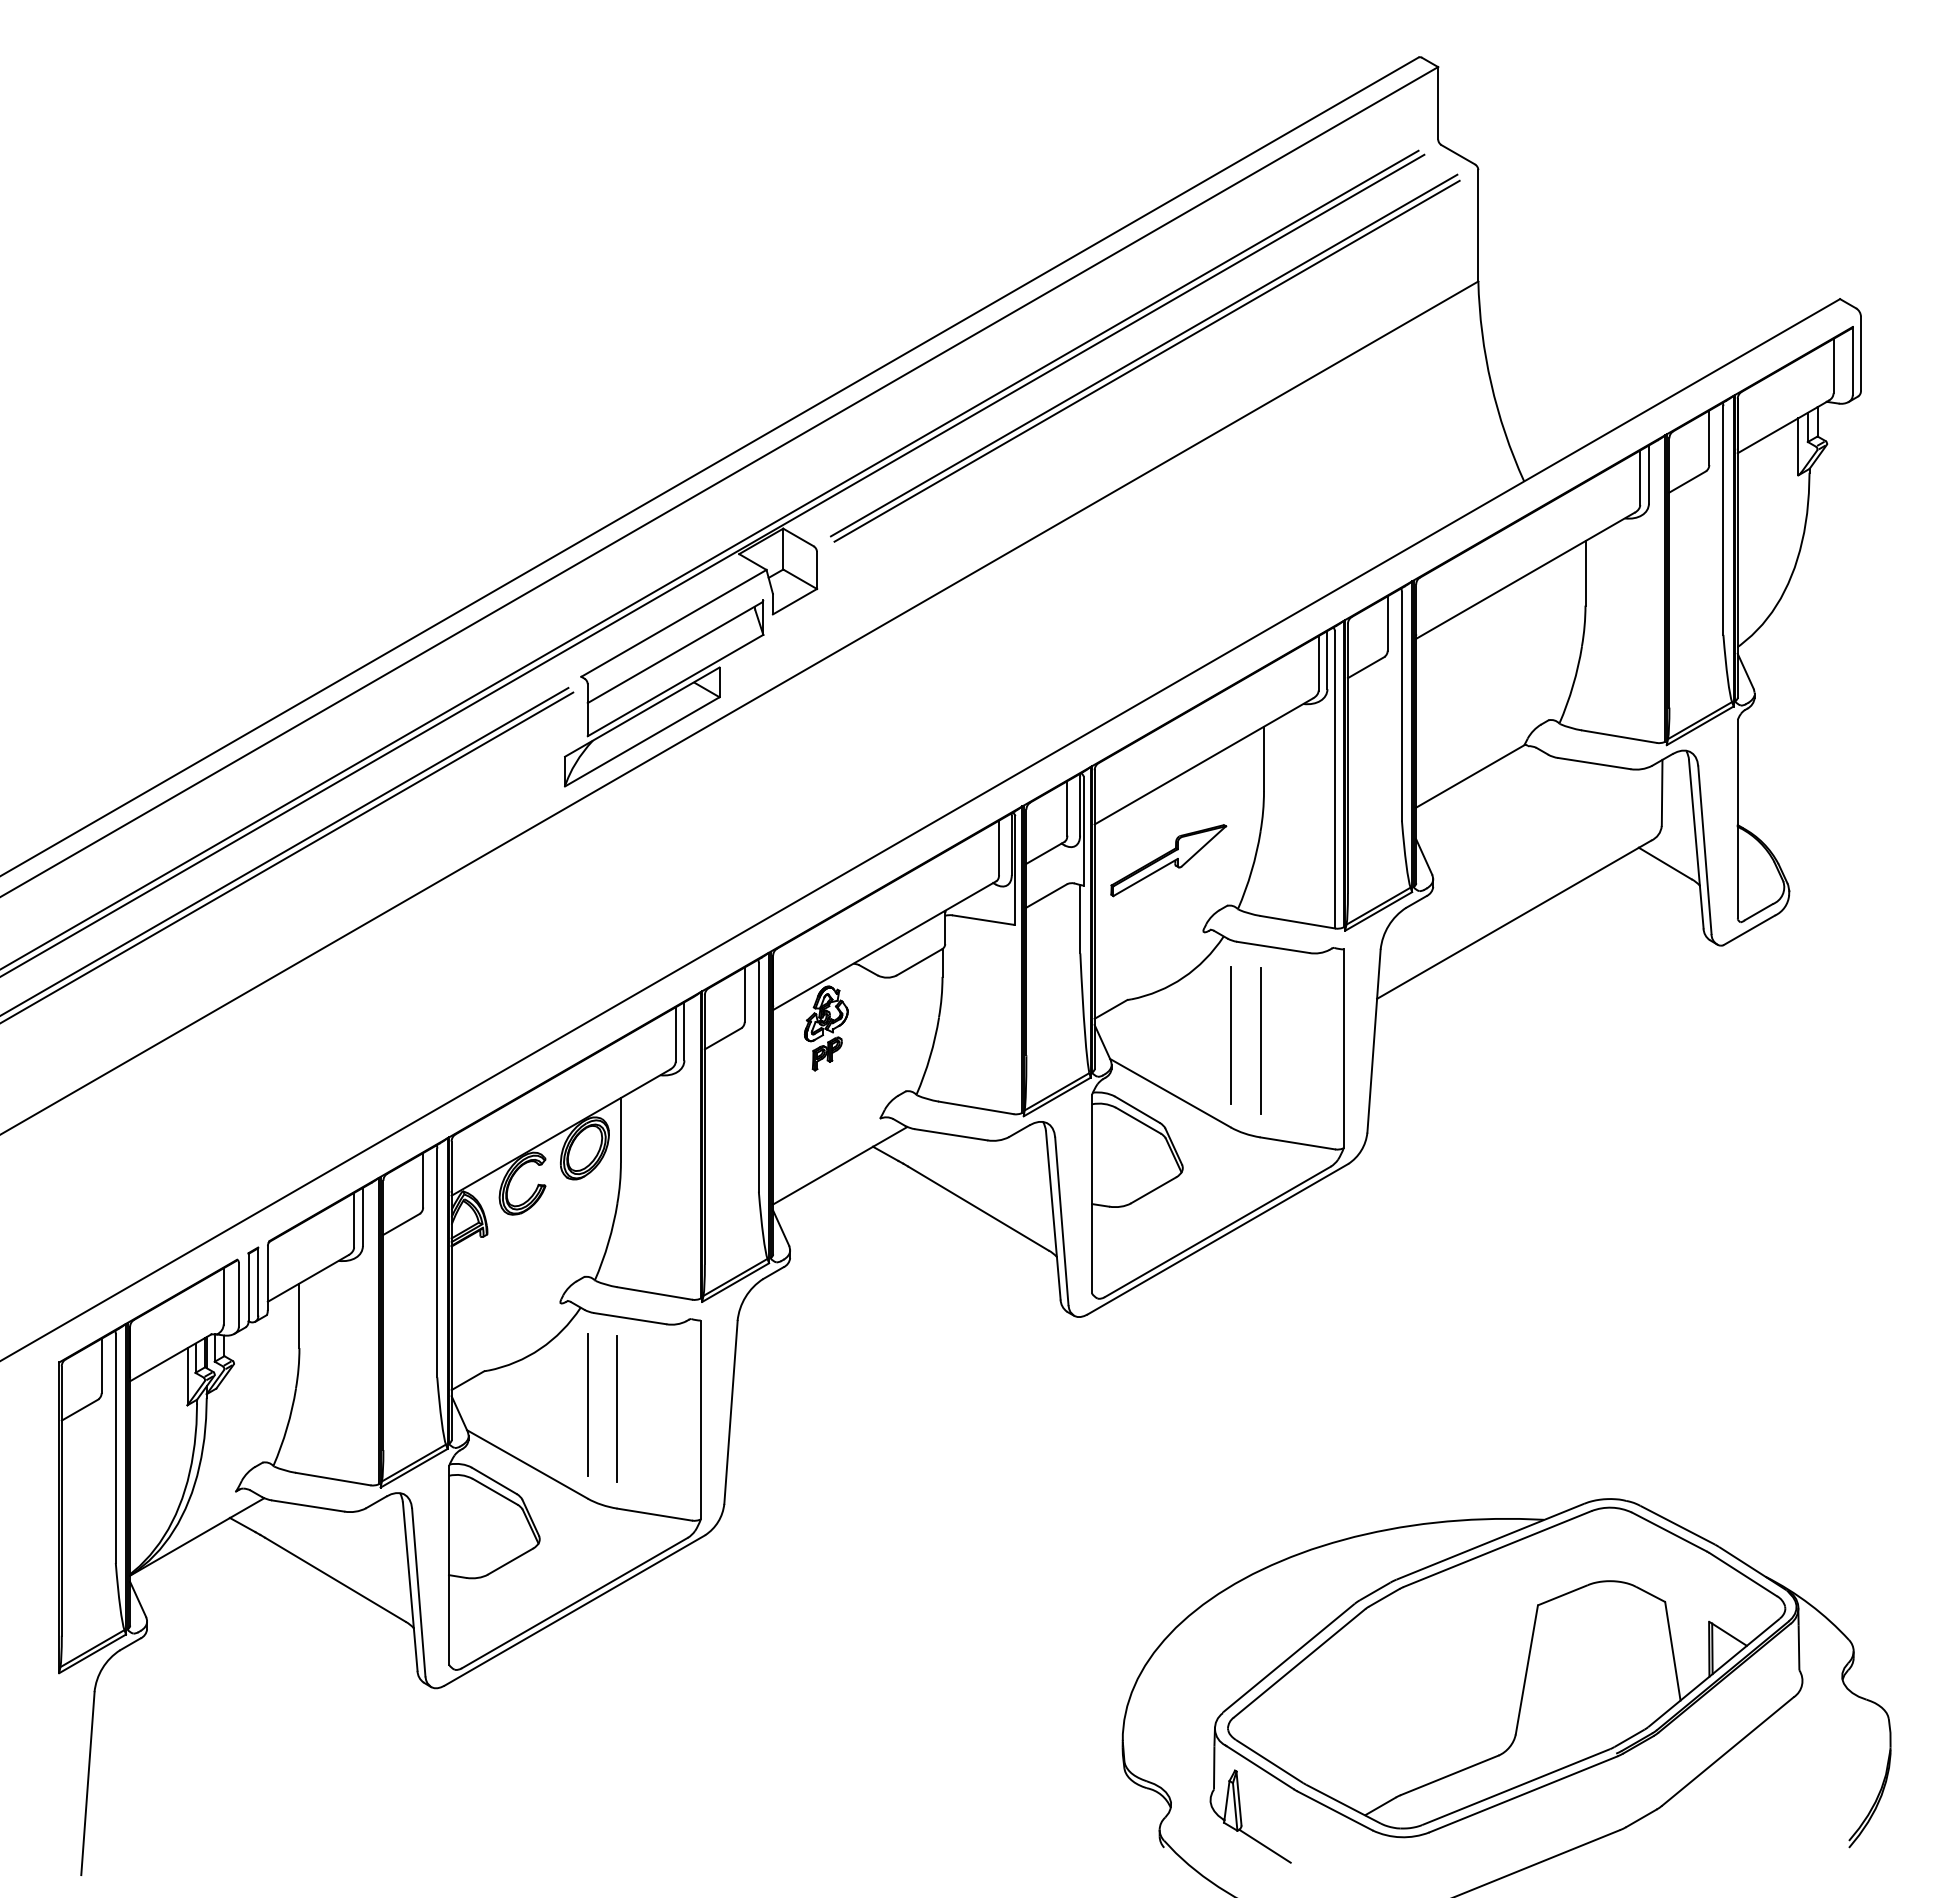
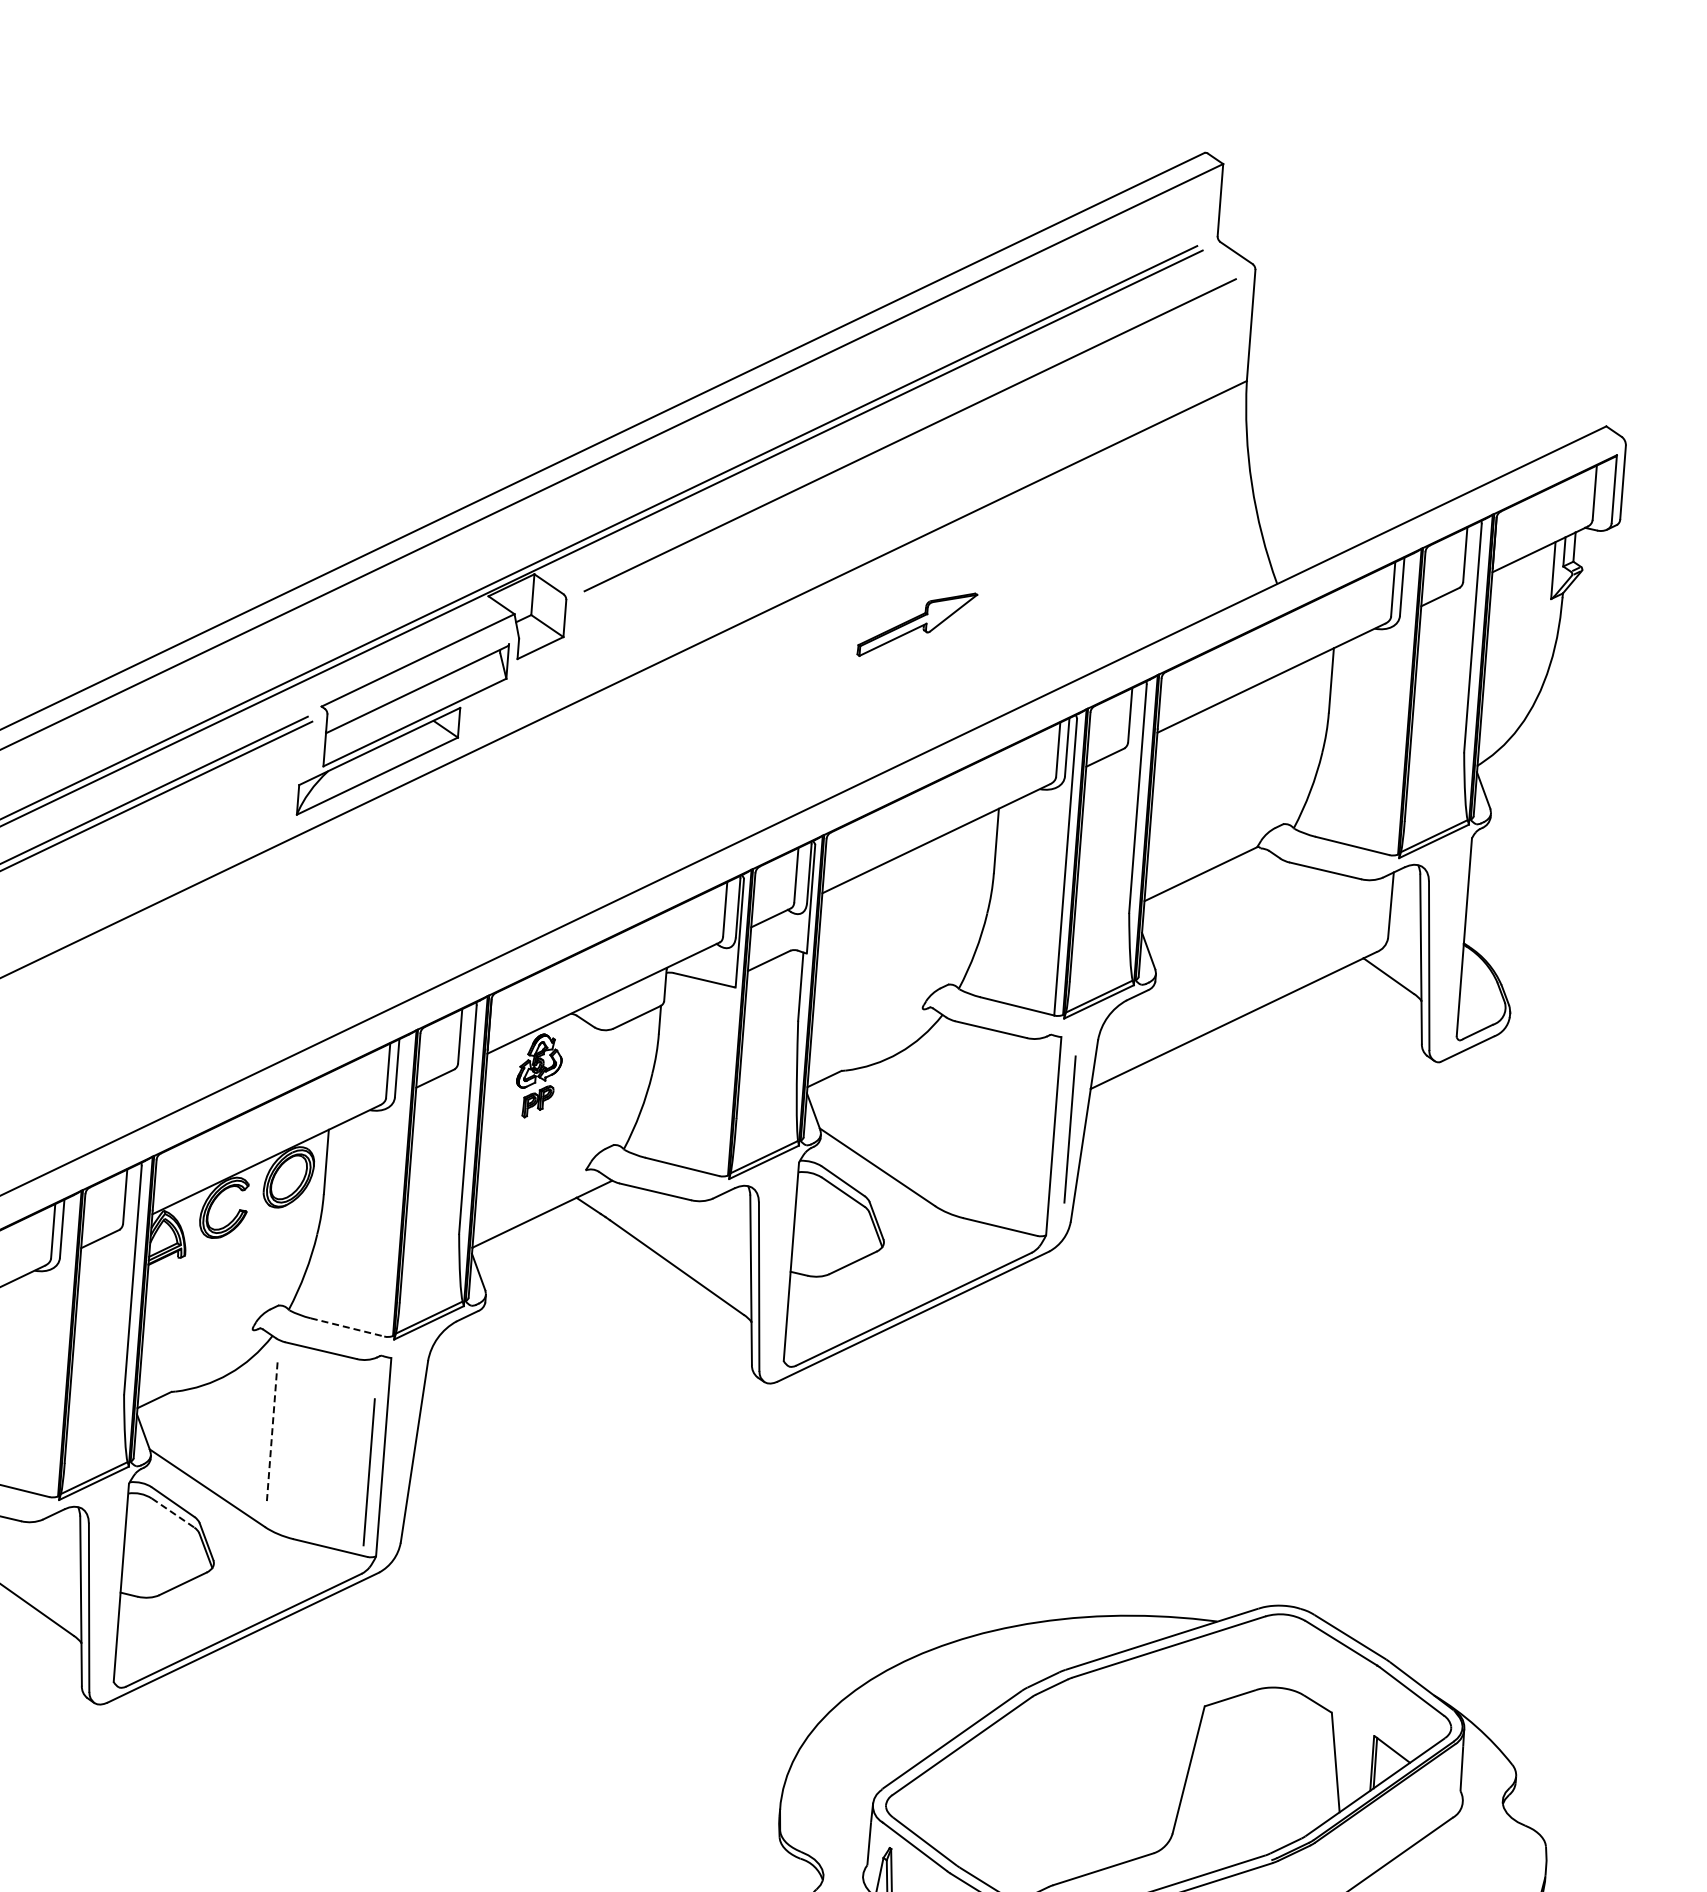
line: (1143, 355) -> (907, 429), removed
part: (1168, 860) -> (917, 624), moved
line: (1230, 1035) -> (941, 1114), removed
line: (1260, 1040) -> (1070, 1129), moved
line: (654, 1293) -> (347, 1327), solid -> dashed
line: (587, 1405) -> (271, 1434), solid -> dashed
line: (616, 1408) -> (368, 1471), moved
line: (495, 1491) -> (173, 1512), solid -> dashed

